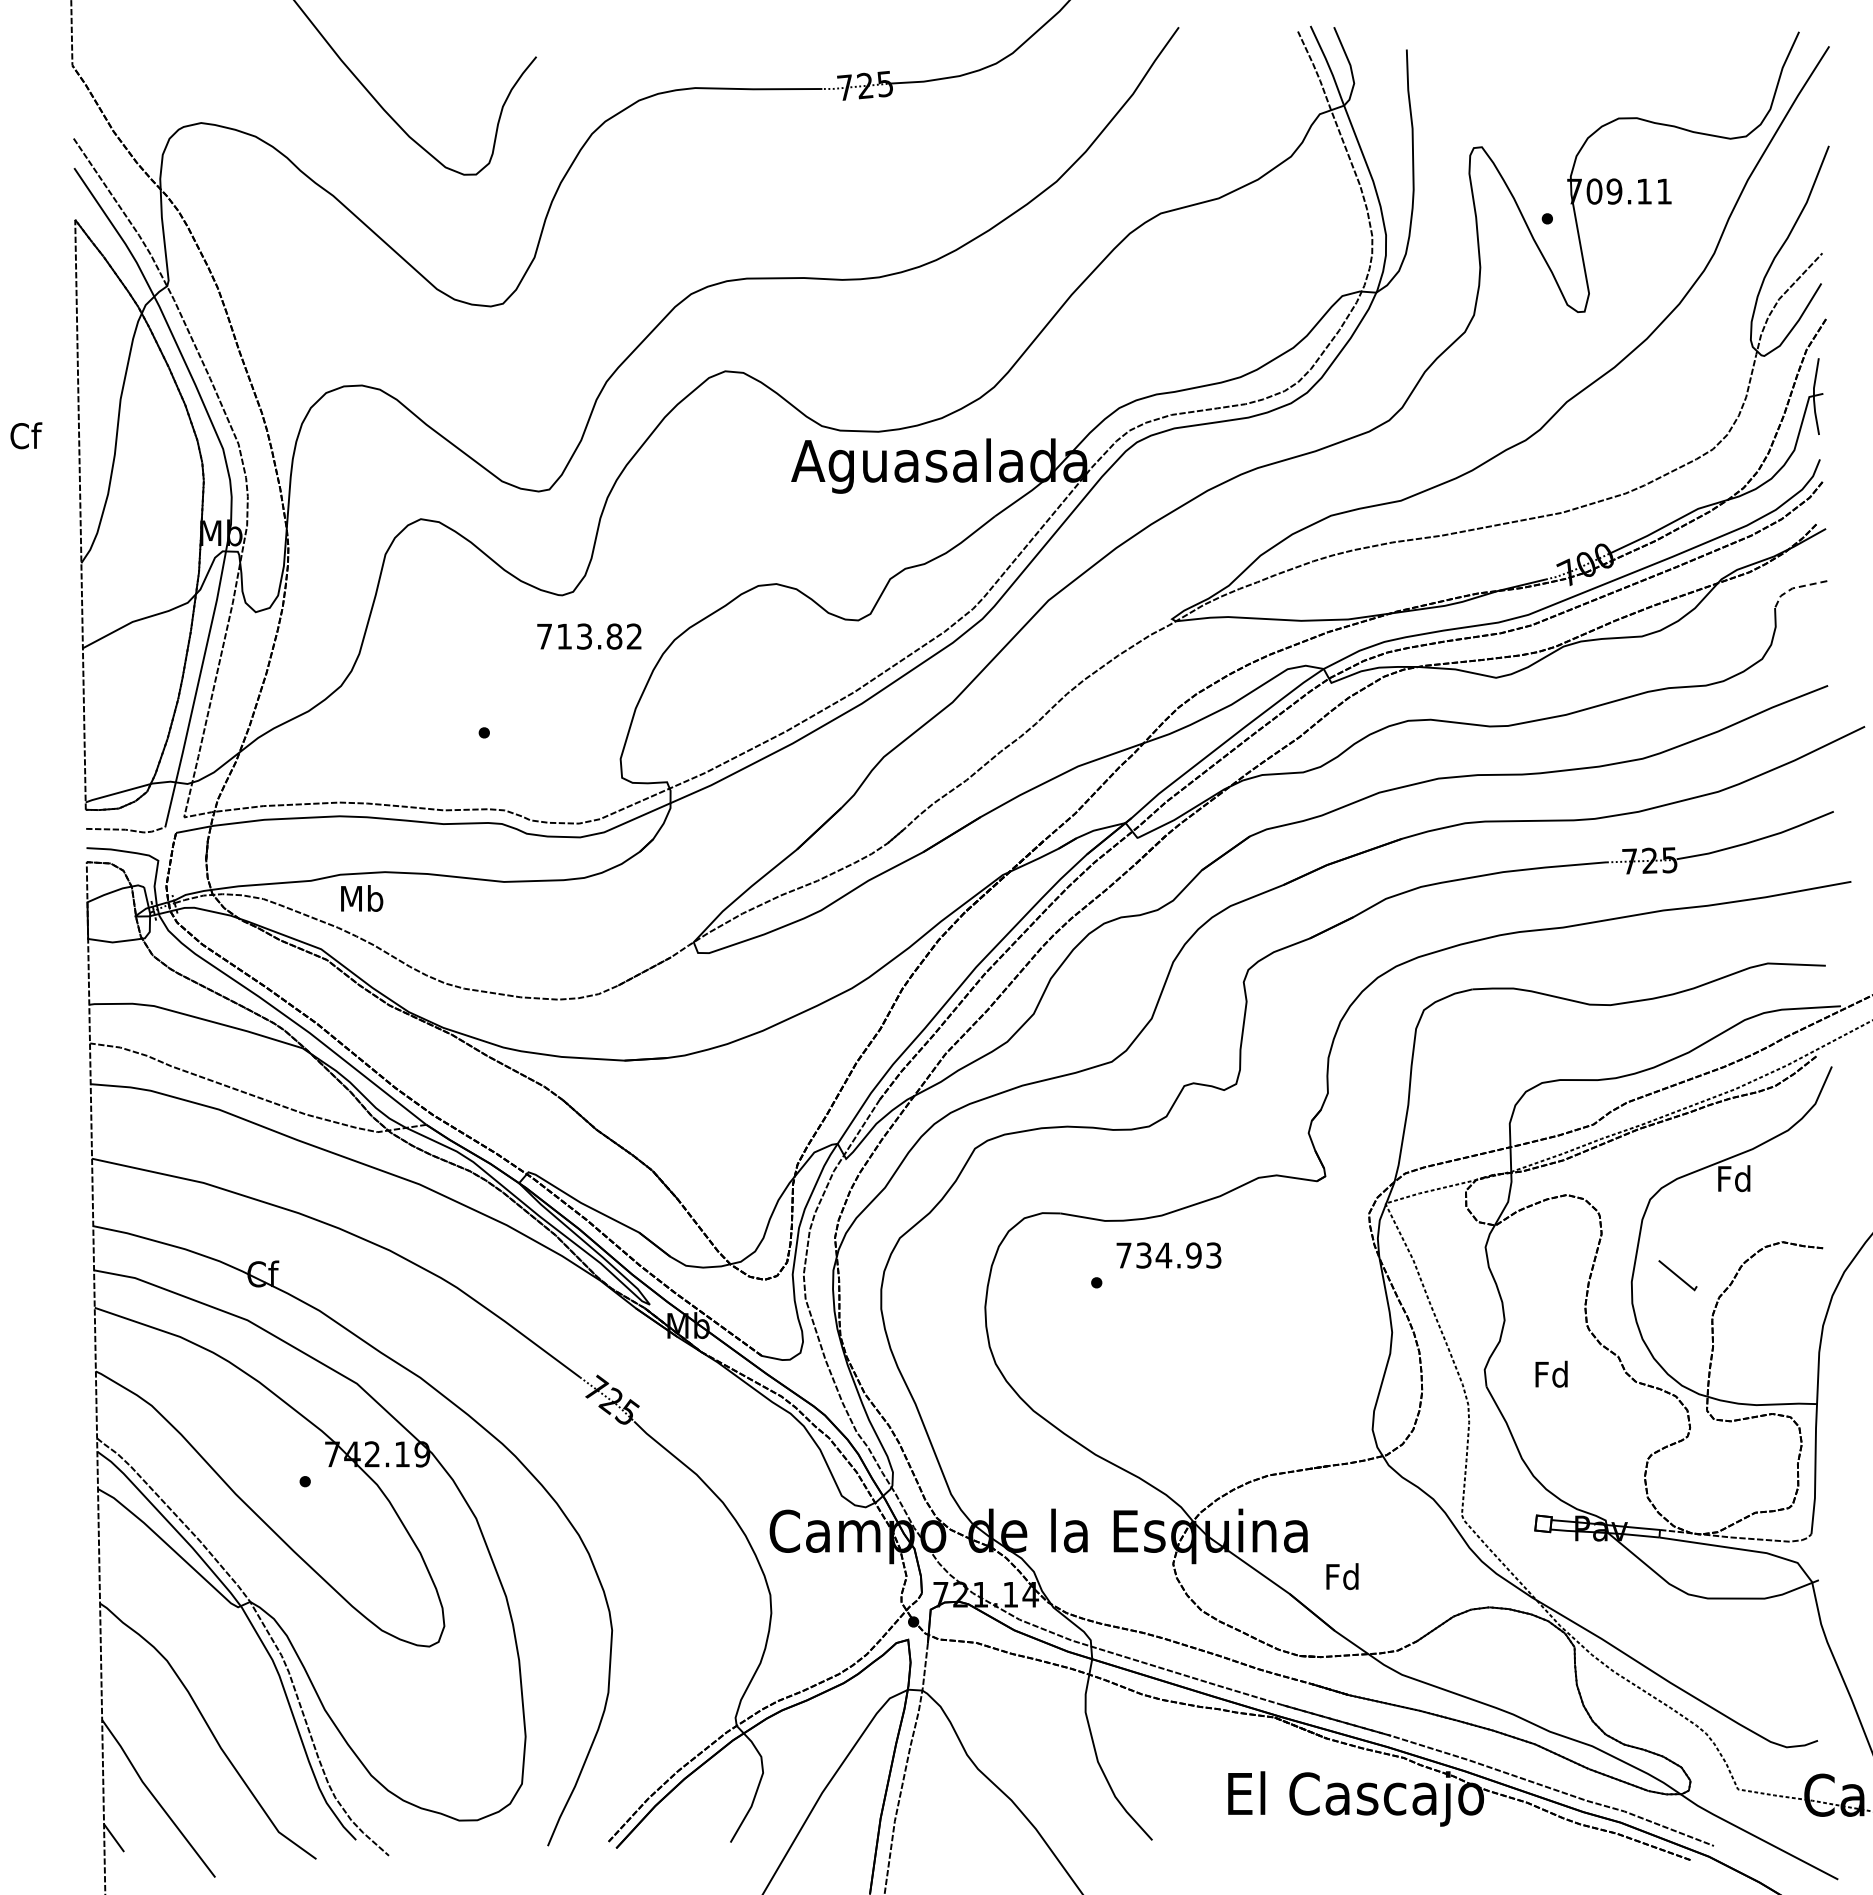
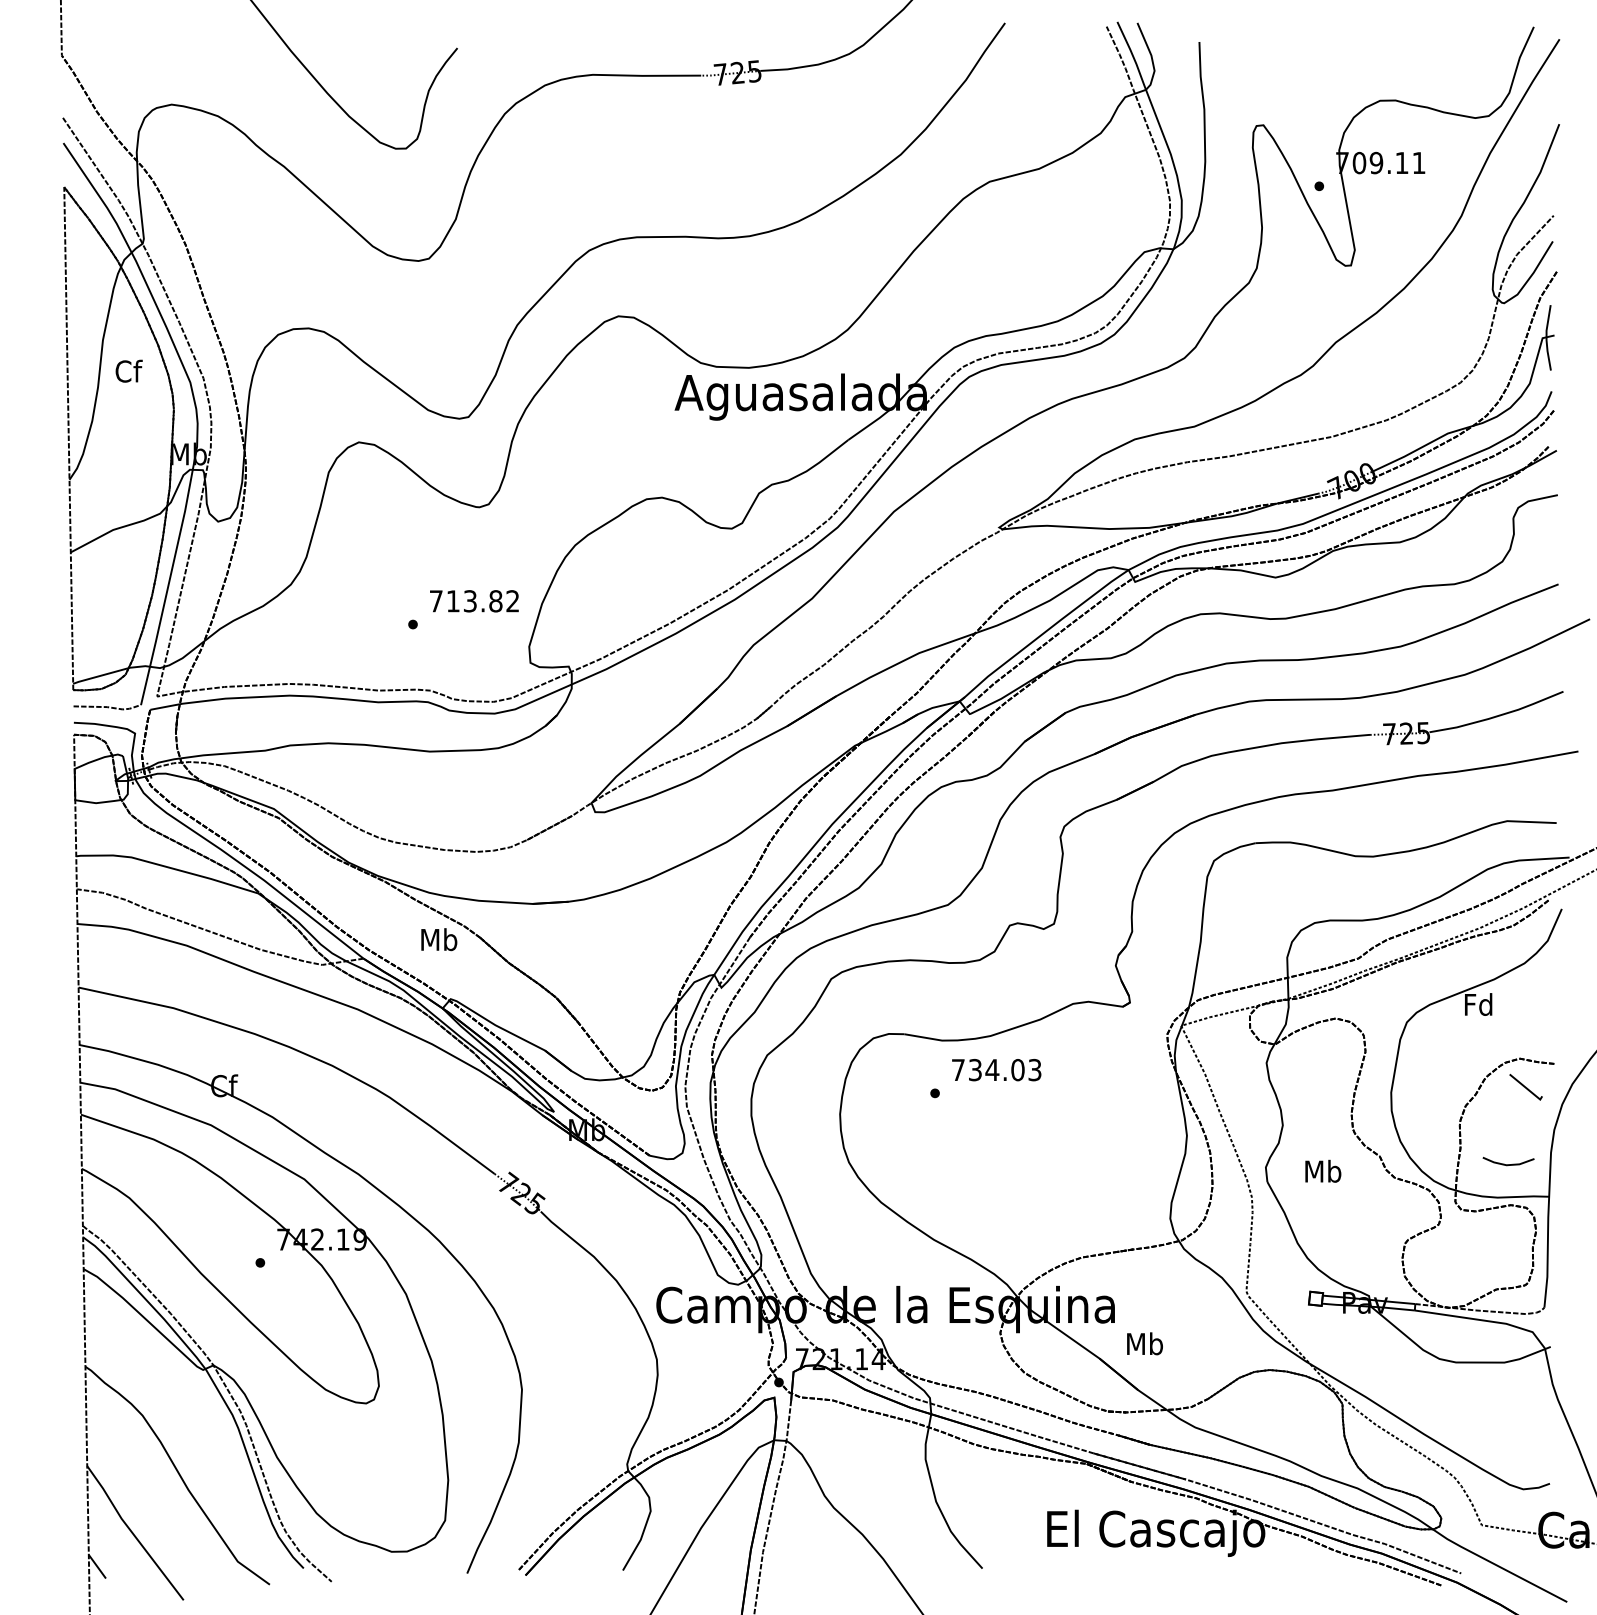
text: (26, 435) -> (129, 371), moved
line: (1795, 587) -> (1530, 500), dashed -> solid
text: (589, 636) -> (474, 601), moved
text: (362, 898) -> (439, 939), moved
text: (1193, 1255) -> (1017, 1070), 734.93 -> 734.03
line: (1677, 1275) -> (1525, 1087), moved
line: (1771, 1365) -> (1510, 1163), added
text: (1552, 1373) -> (1323, 1170), Fd -> Mb
text: (1343, 1576) -> (1145, 1343), Fd -> Mb

